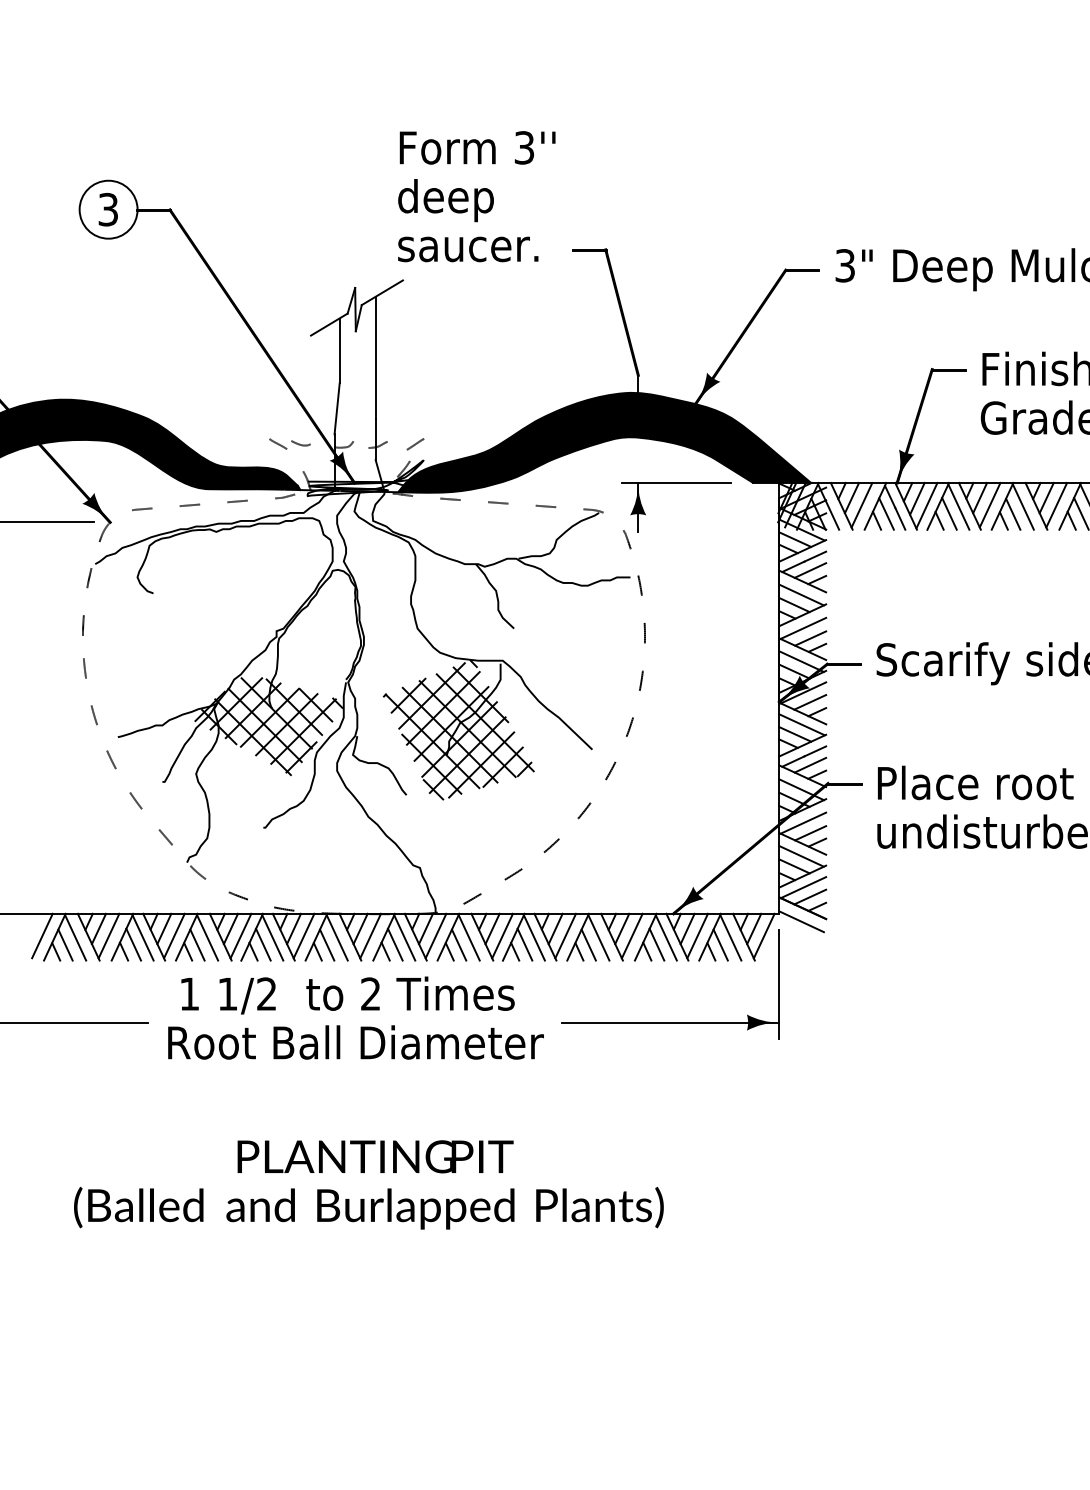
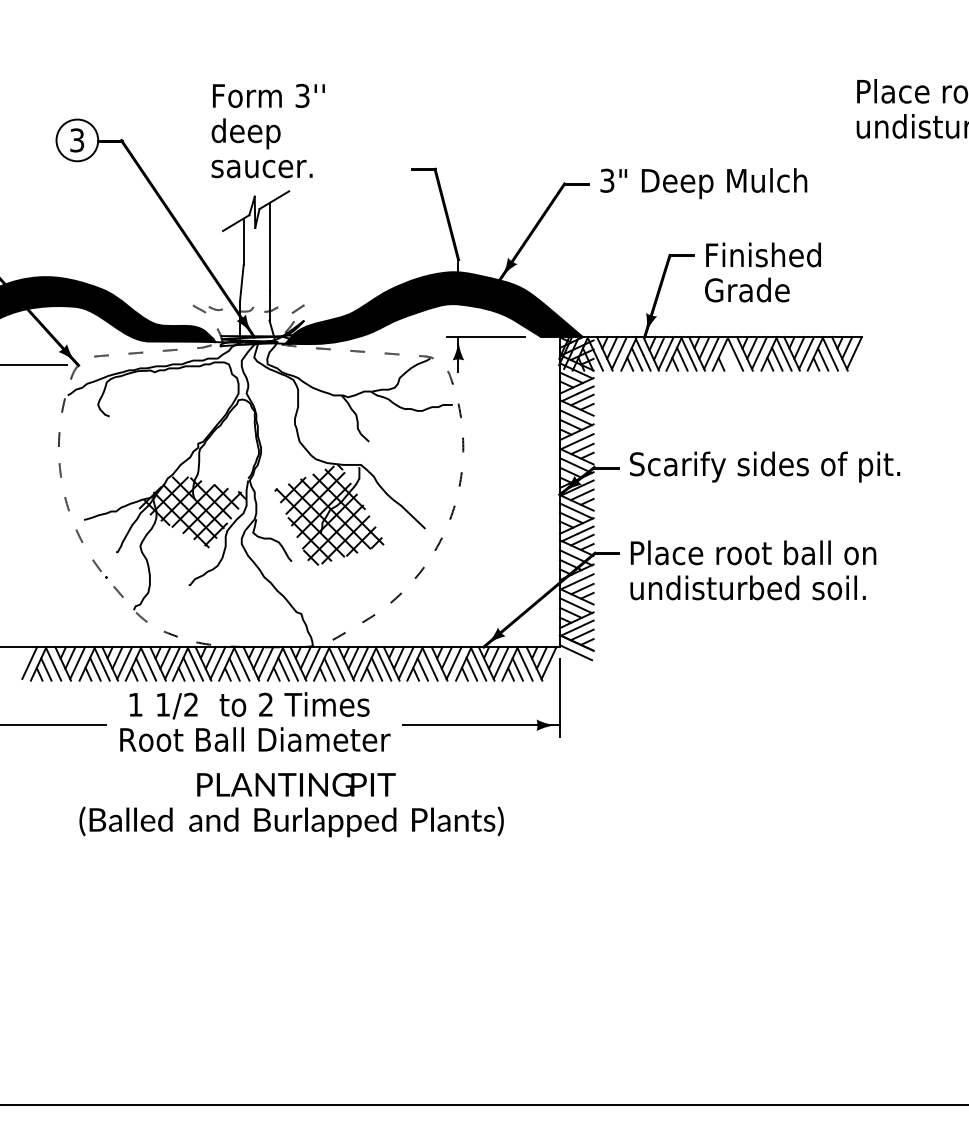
text: (475, 195) -> (267, 130), moved
line: (1013, 514) -> (728, 359), removed
text: (368, 1185) -> (291, 805), moved

